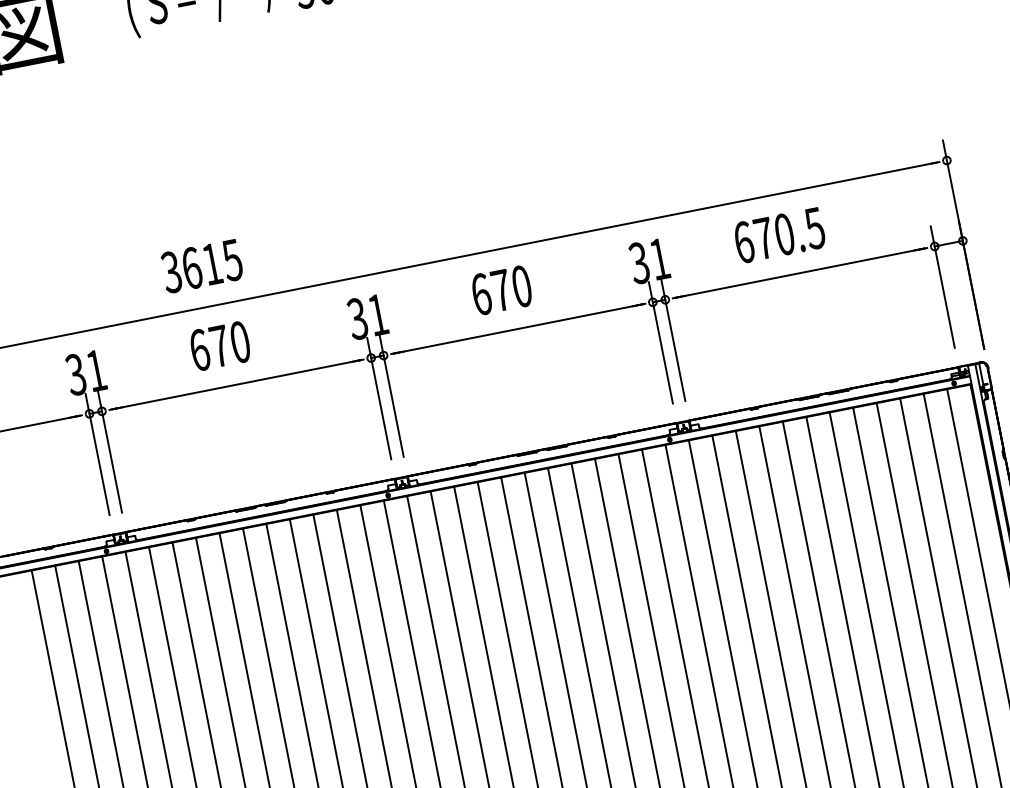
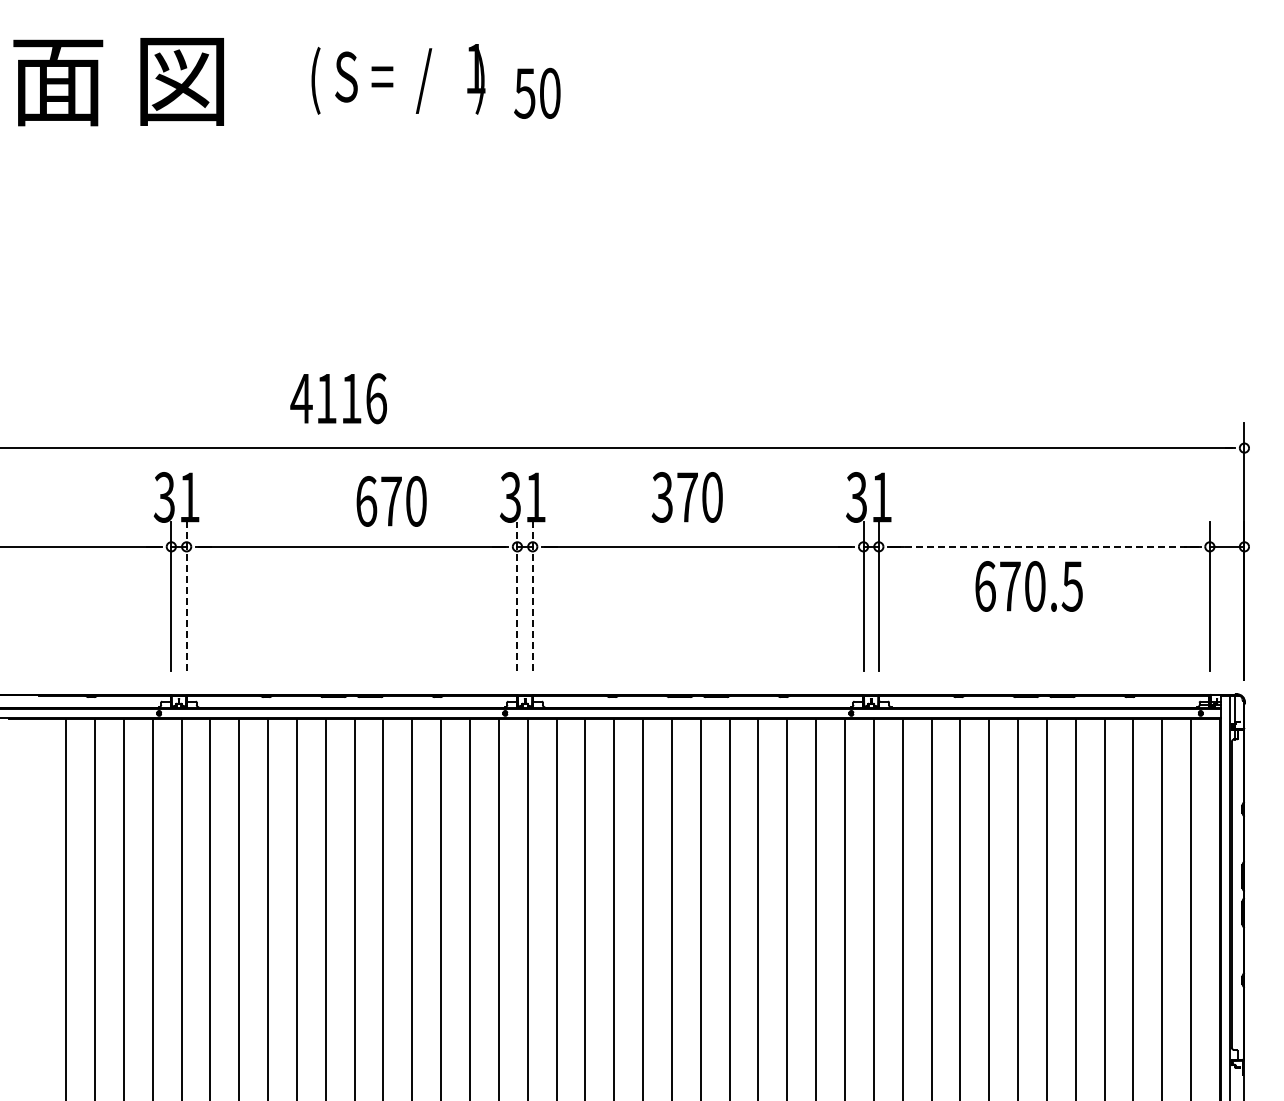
text: (779, 235) -> (1028, 586), moved
text: (201, 266) -> (338, 398), 3615 -> 4116
line: (799, 273) -> (1043, 546), solid -> dashed
text: (481, 294) -> (662, 497), 670 -> 370
text: (220, 346) -> (391, 501), moved
line: (391, 396) -> (532, 596), solid -> dashed
line: (379, 398) -> (517, 596), solid -> dashed
line: (109, 451) -> (186, 596), solid -> dashed

